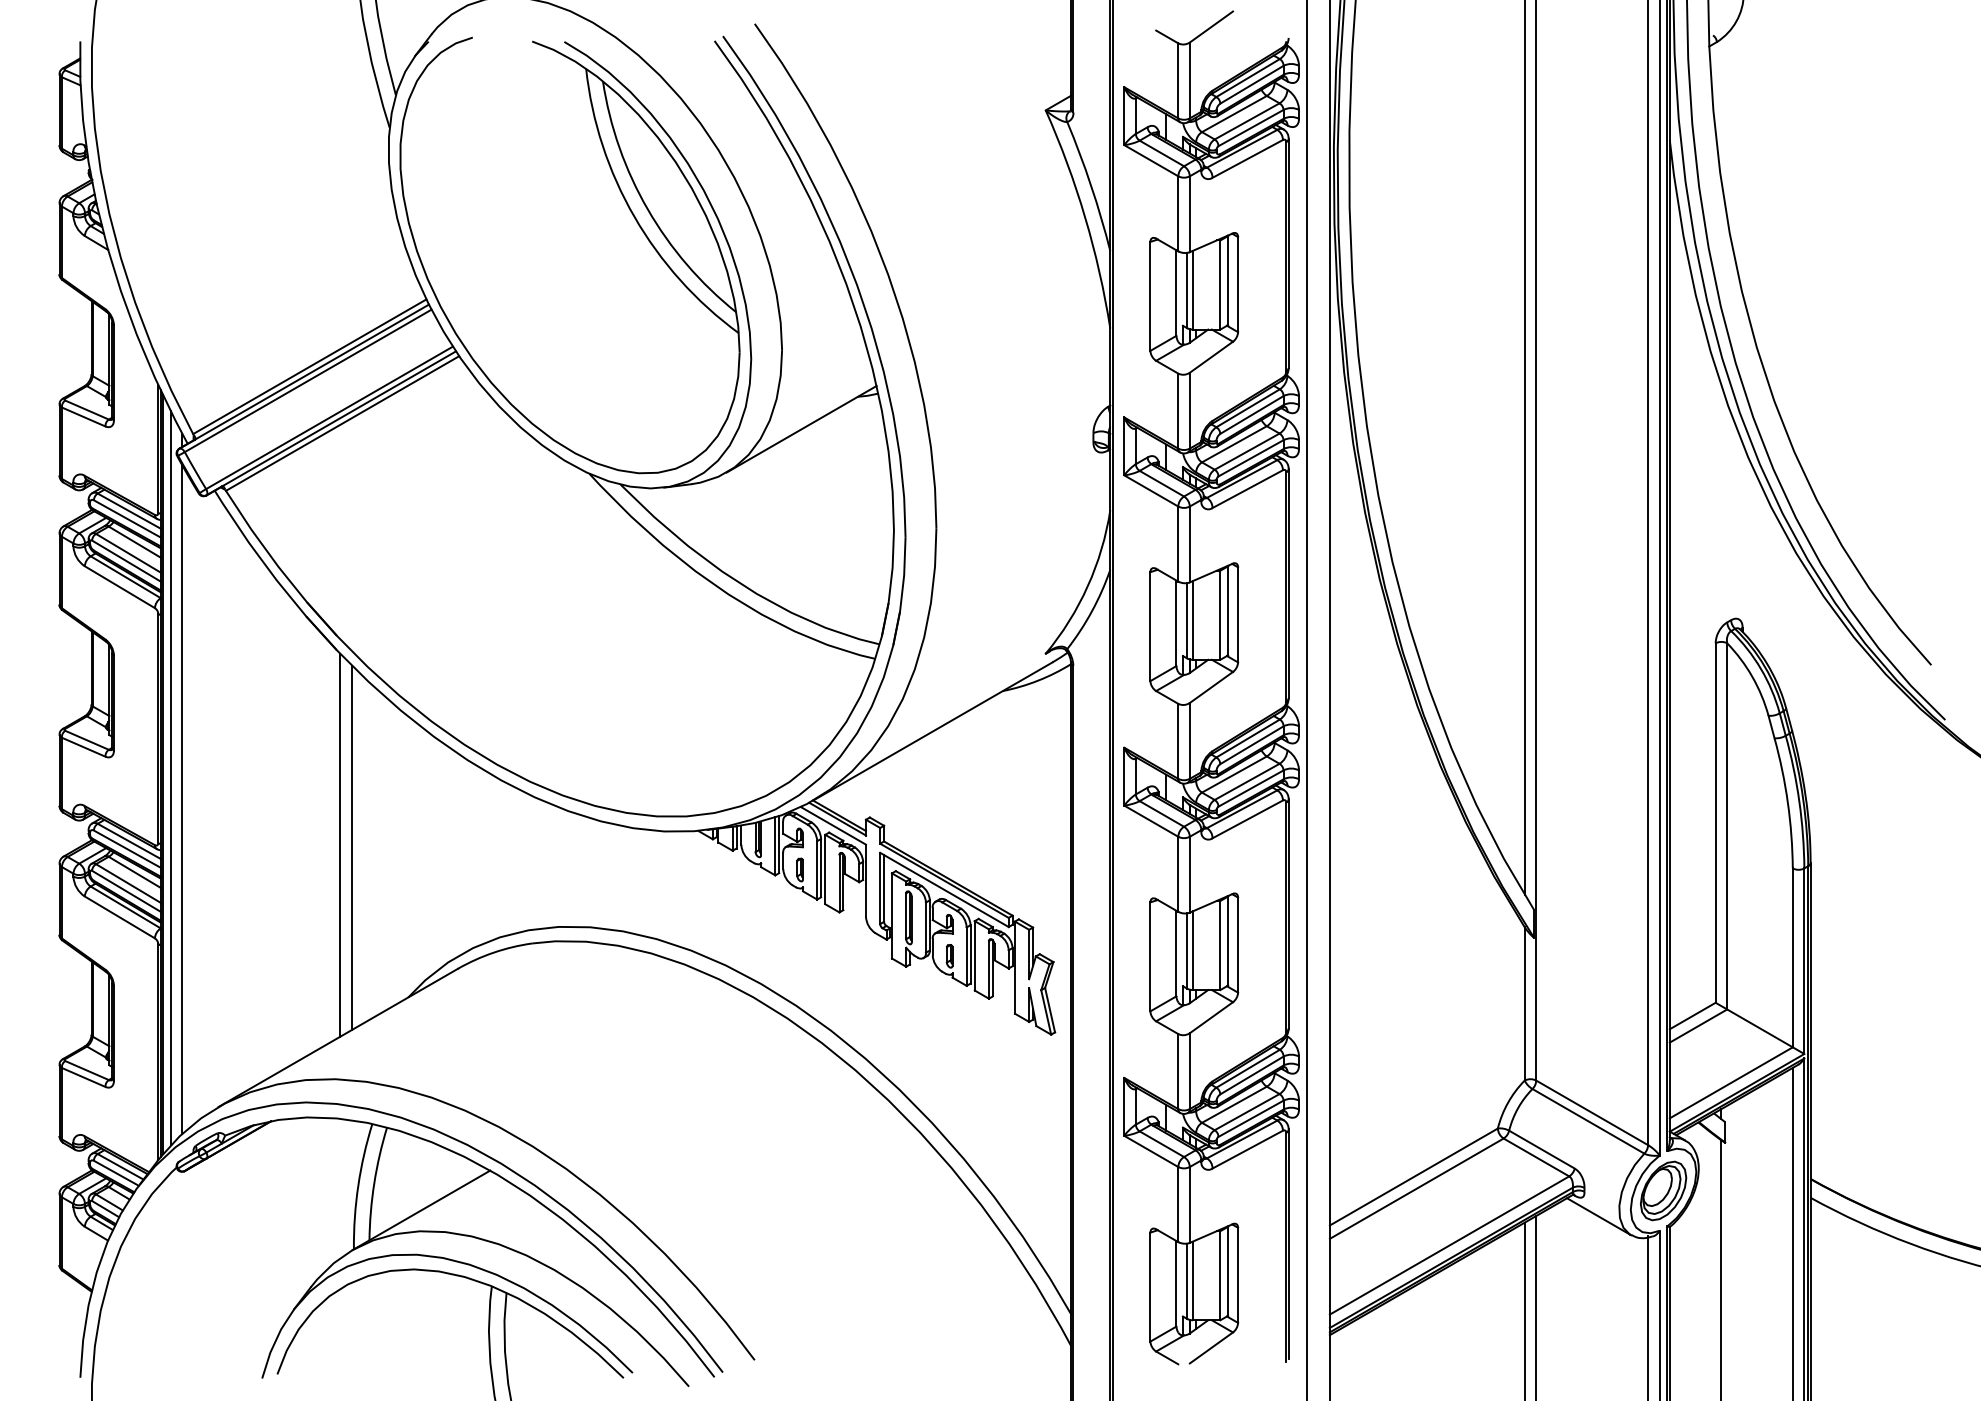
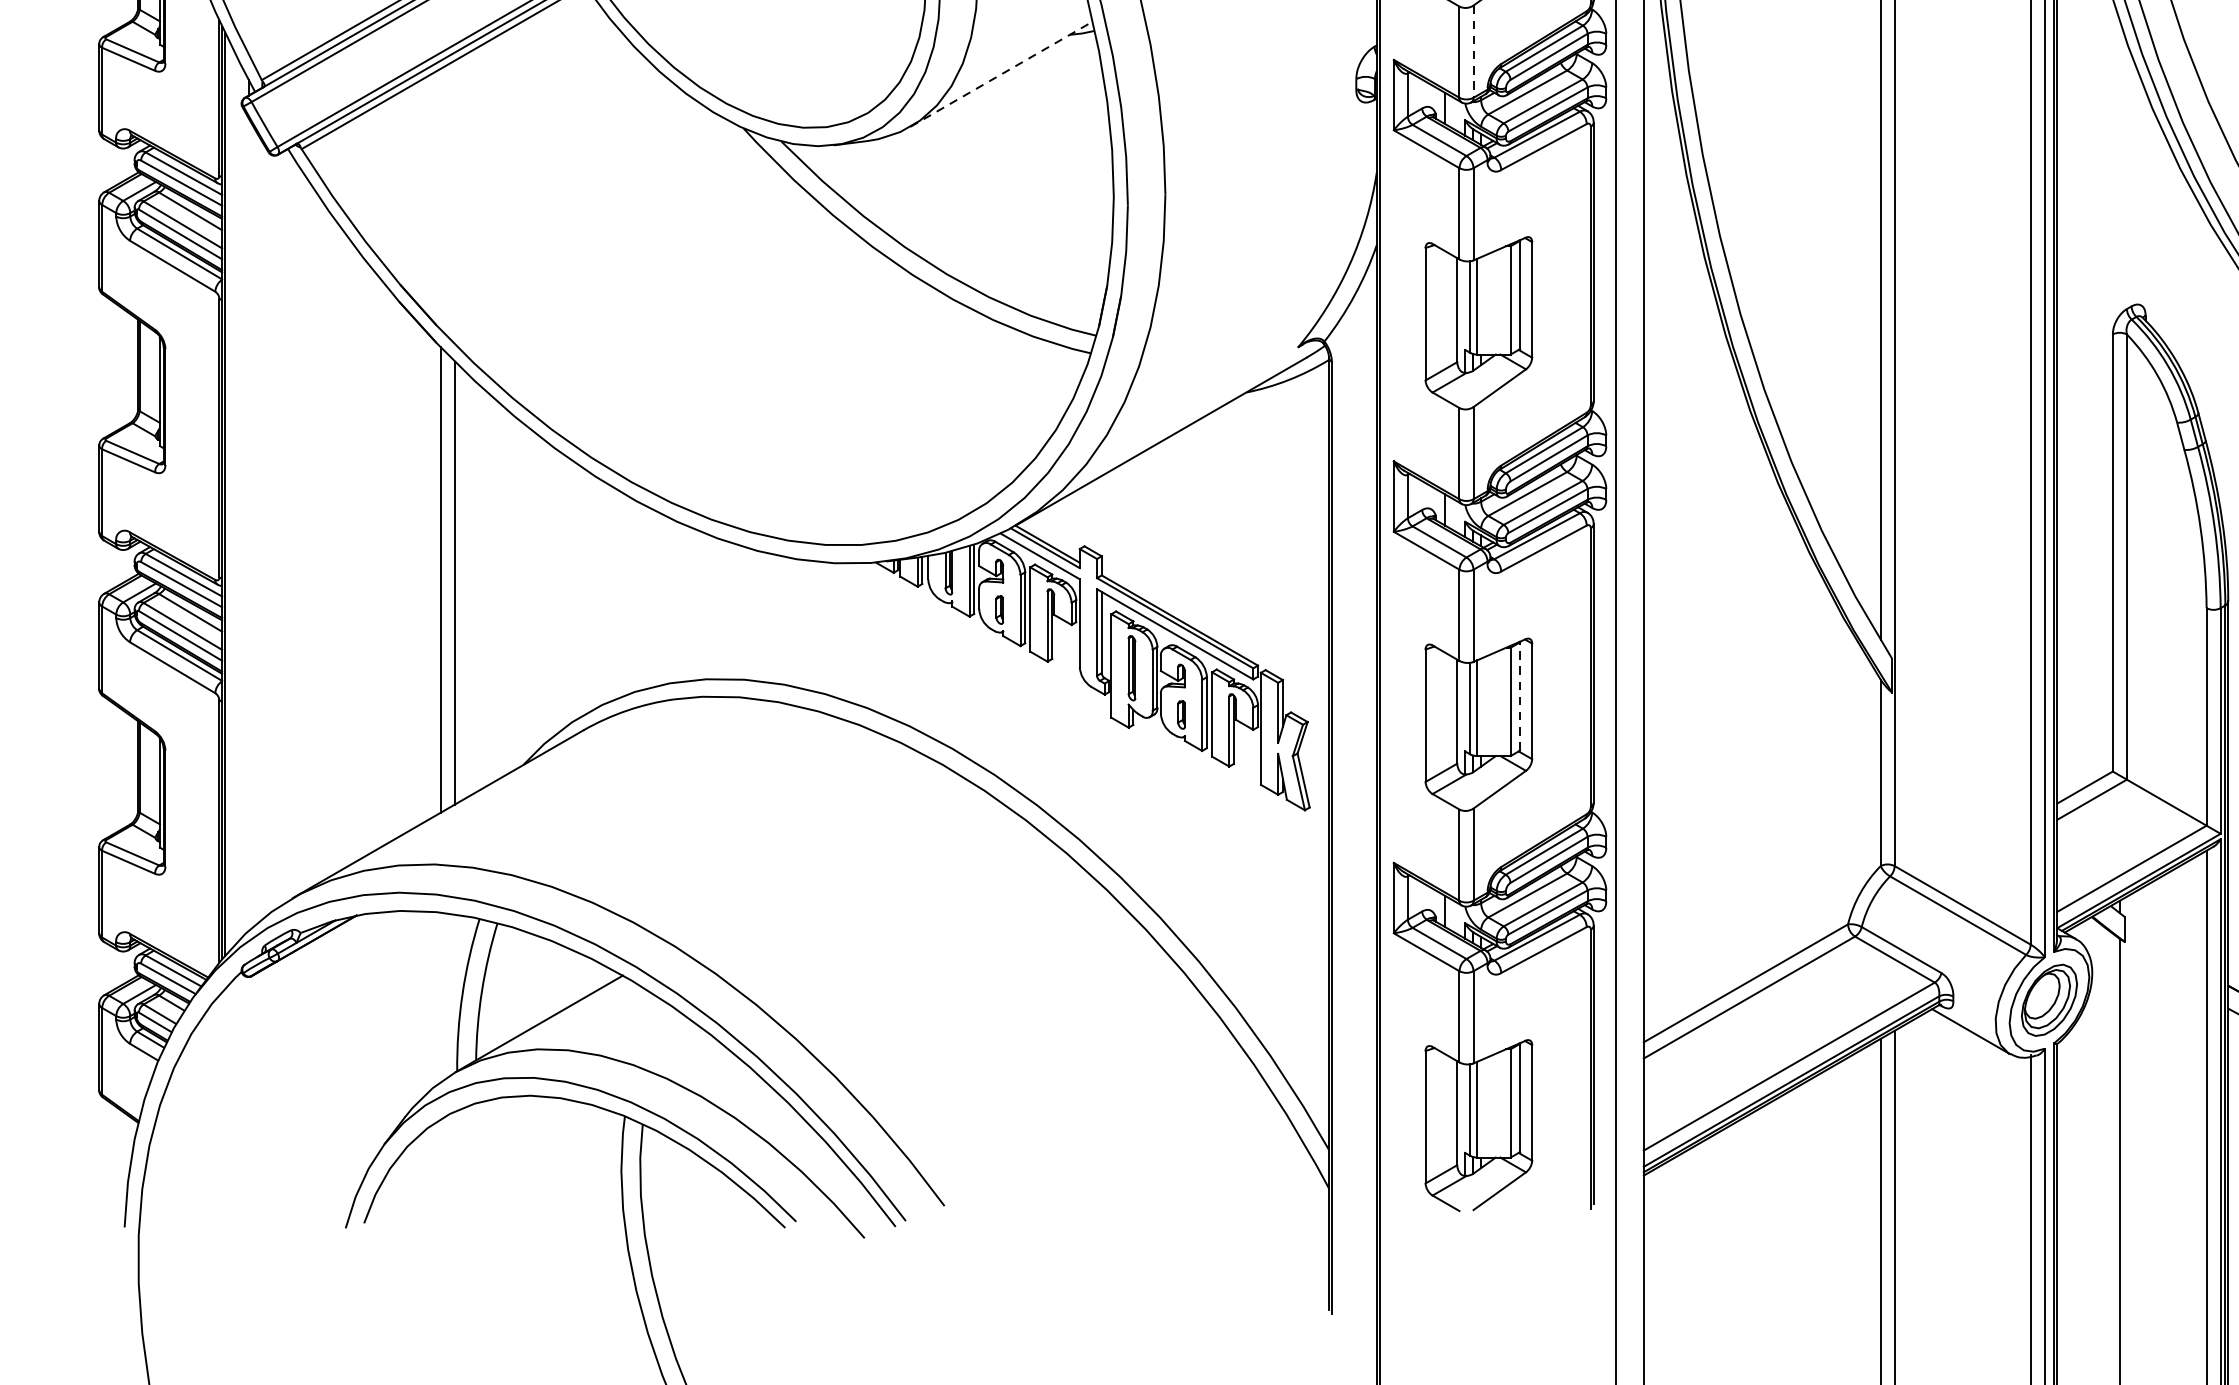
line: (1189, 410) -> (1473, 51), solid -> dashed
line: (801, 429) -> (1001, 74), solid -> dashed
line: (170, 778) -> (234, 498), removed
line: (182, 799) -> (248, 524), removed
line: (1228, 941) -> (1520, 697), solid -> dashed

